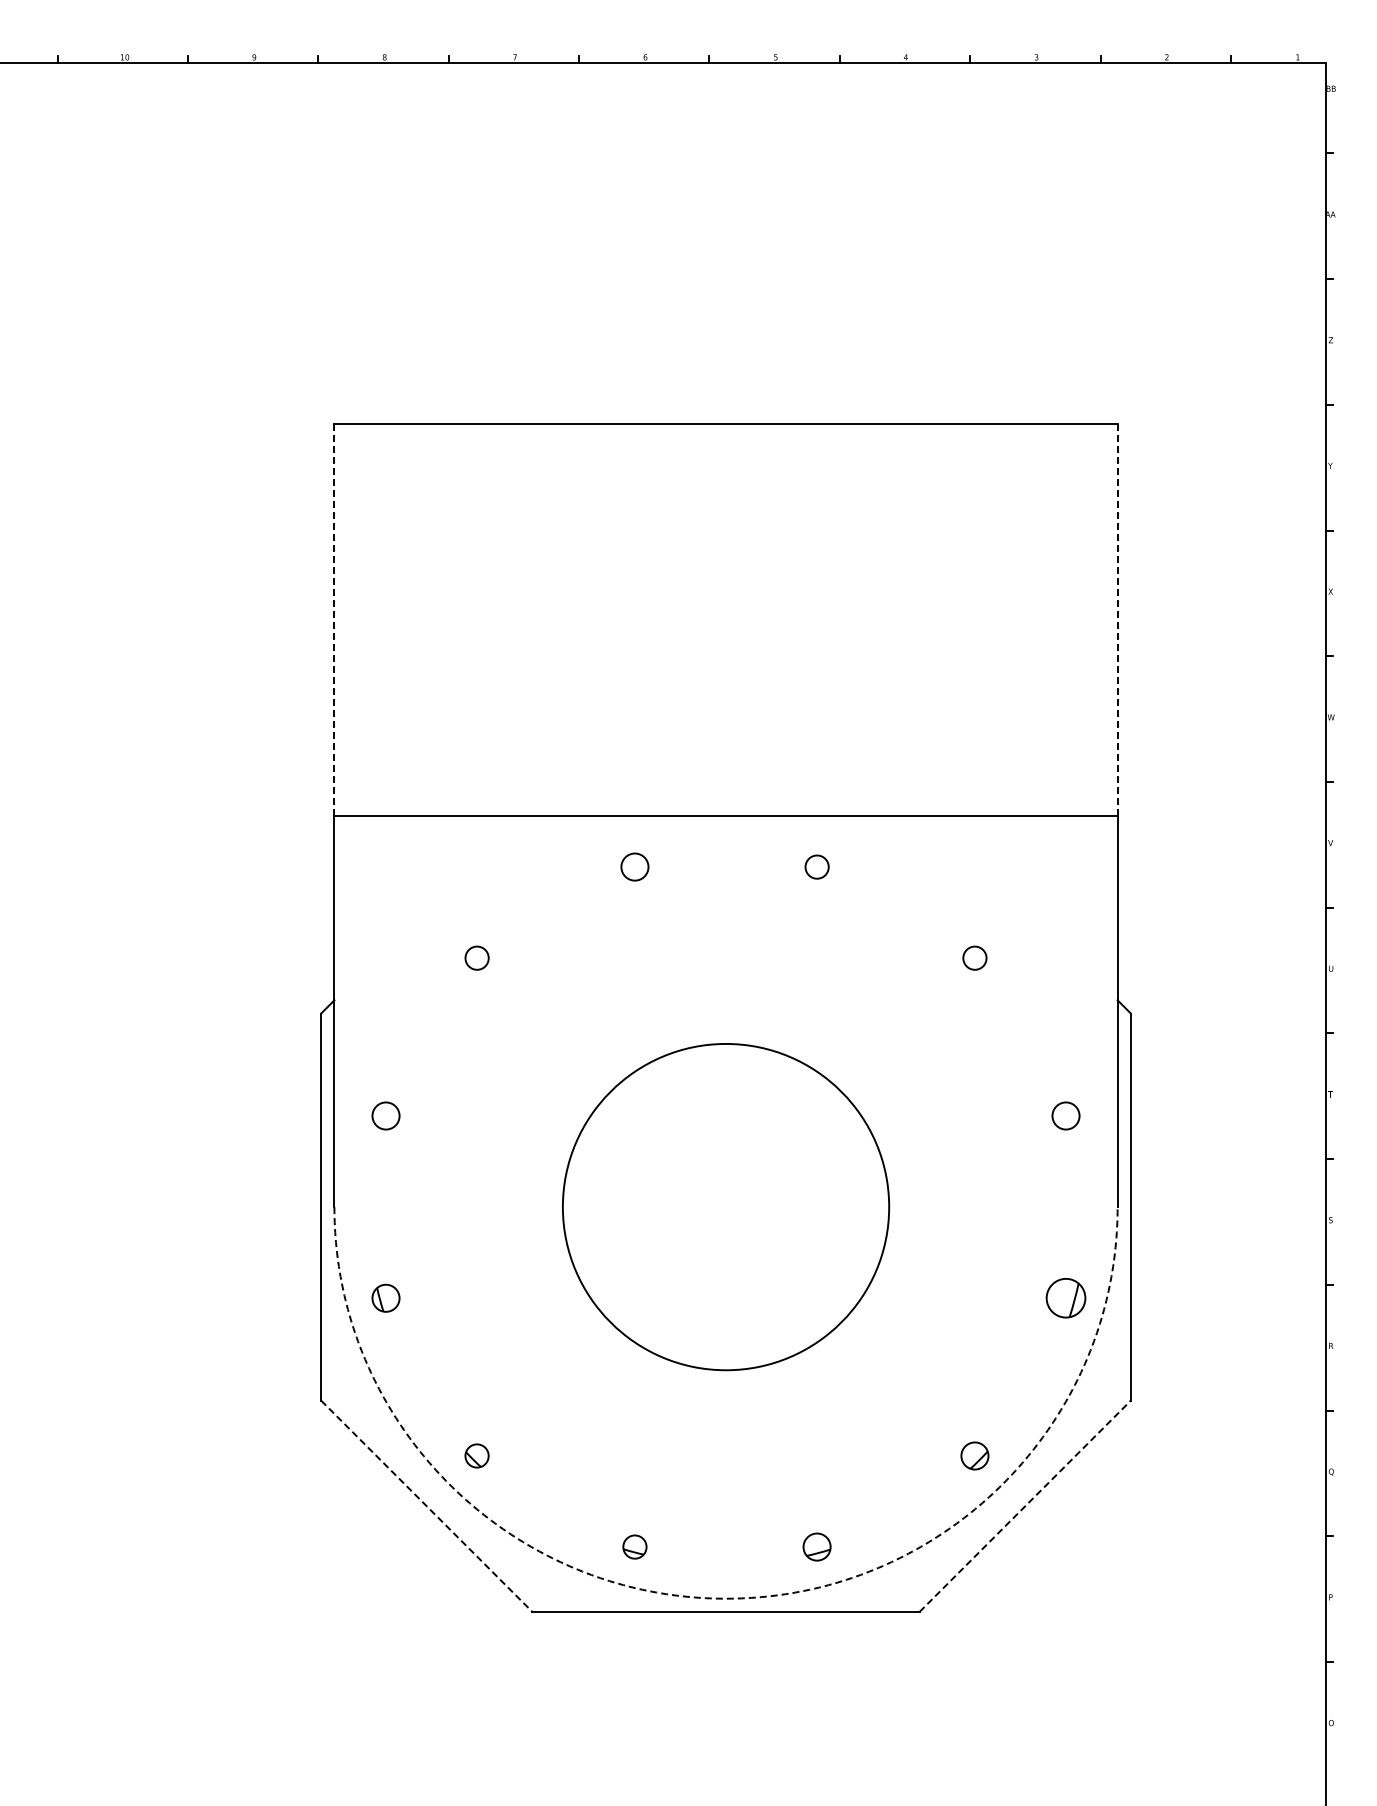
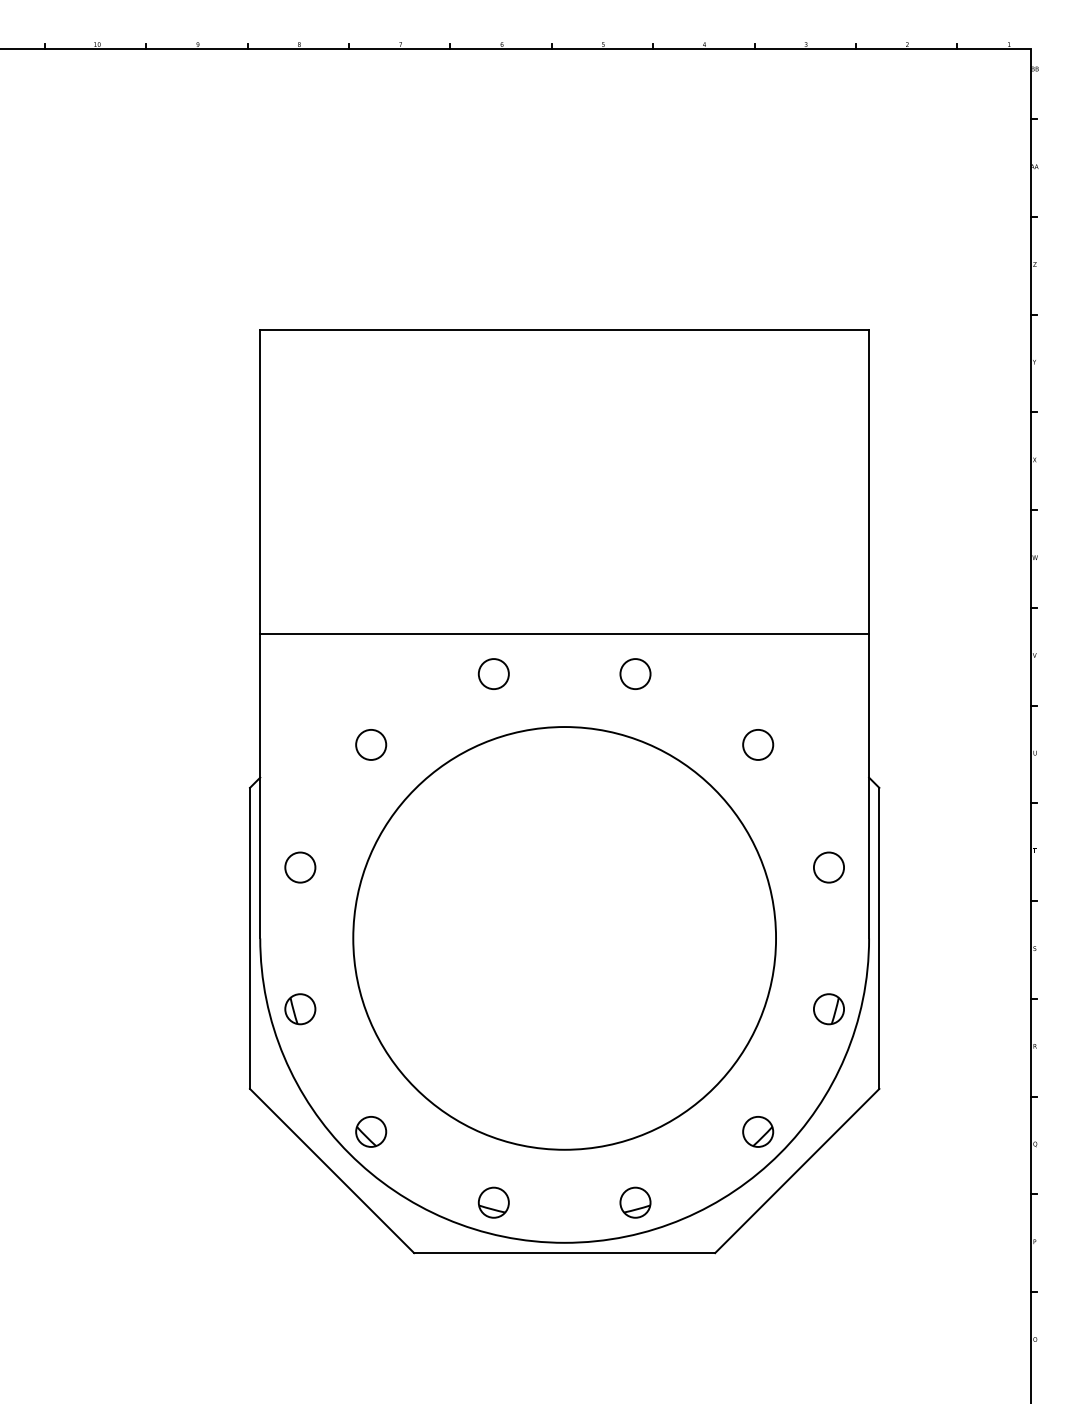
line: (334, 619) -> (260, 481), dashed -> solid
line: (1117, 619) -> (869, 481), dashed -> solid
circle: (634, 866) -> (493, 673), size x1.43
circle: (816, 866) -> (635, 673), size x1.67
circle: (476, 957) -> (370, 744), size x1.67
circle: (974, 957) -> (757, 744), size x1.67
circle: (385, 1115) -> (299, 867), size x1.43
circle: (1065, 1115) -> (828, 867), size x1.43
circle: (725, 1207) -> (564, 938), size x1.67
part: (385, 1298) -> (299, 1009), size x1.43
part: (476, 1455) -> (370, 1131), size x1.67
part: (974, 1455) -> (757, 1131), size x1.43
line: (1025, 1505) -> (797, 1170), dashed -> solid
line: (427, 1506) -> (332, 1171), dashed -> solid
part: (634, 1546) -> (493, 1202), size x1.67
part: (816, 1546) -> (635, 1202), size x1.43
arc: (726, 1598) -> (565, 1242), dashed -> solid

